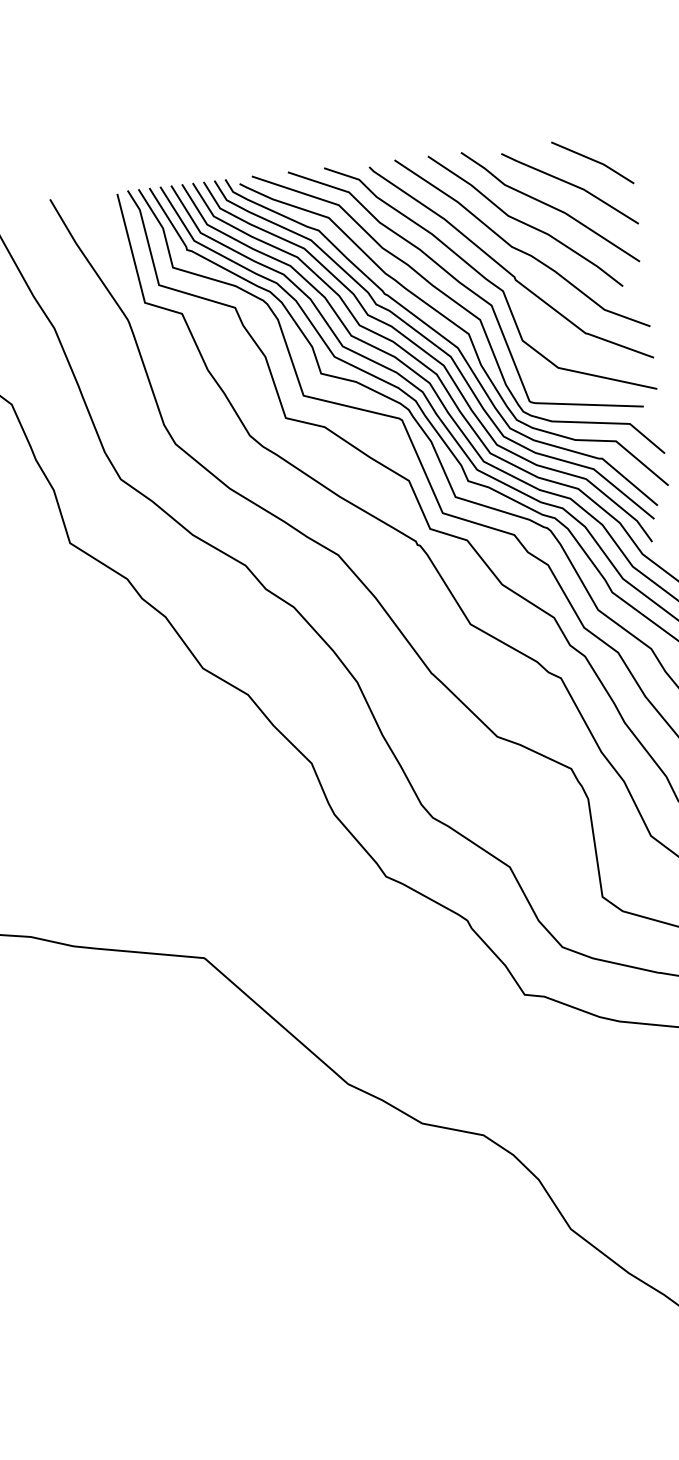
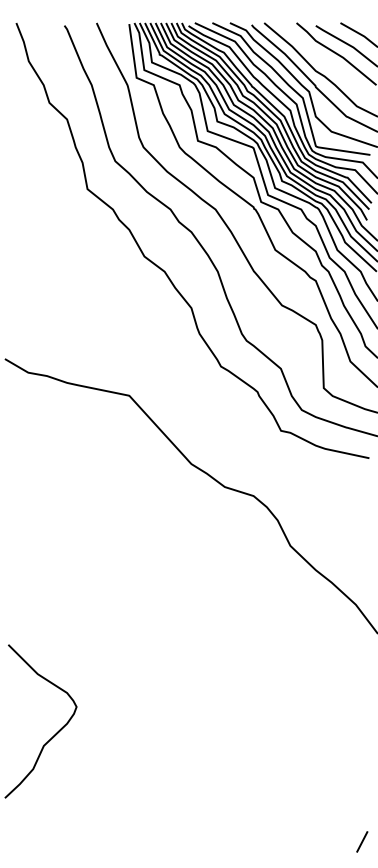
curve: (524, 221) -> (323, 59), removed

